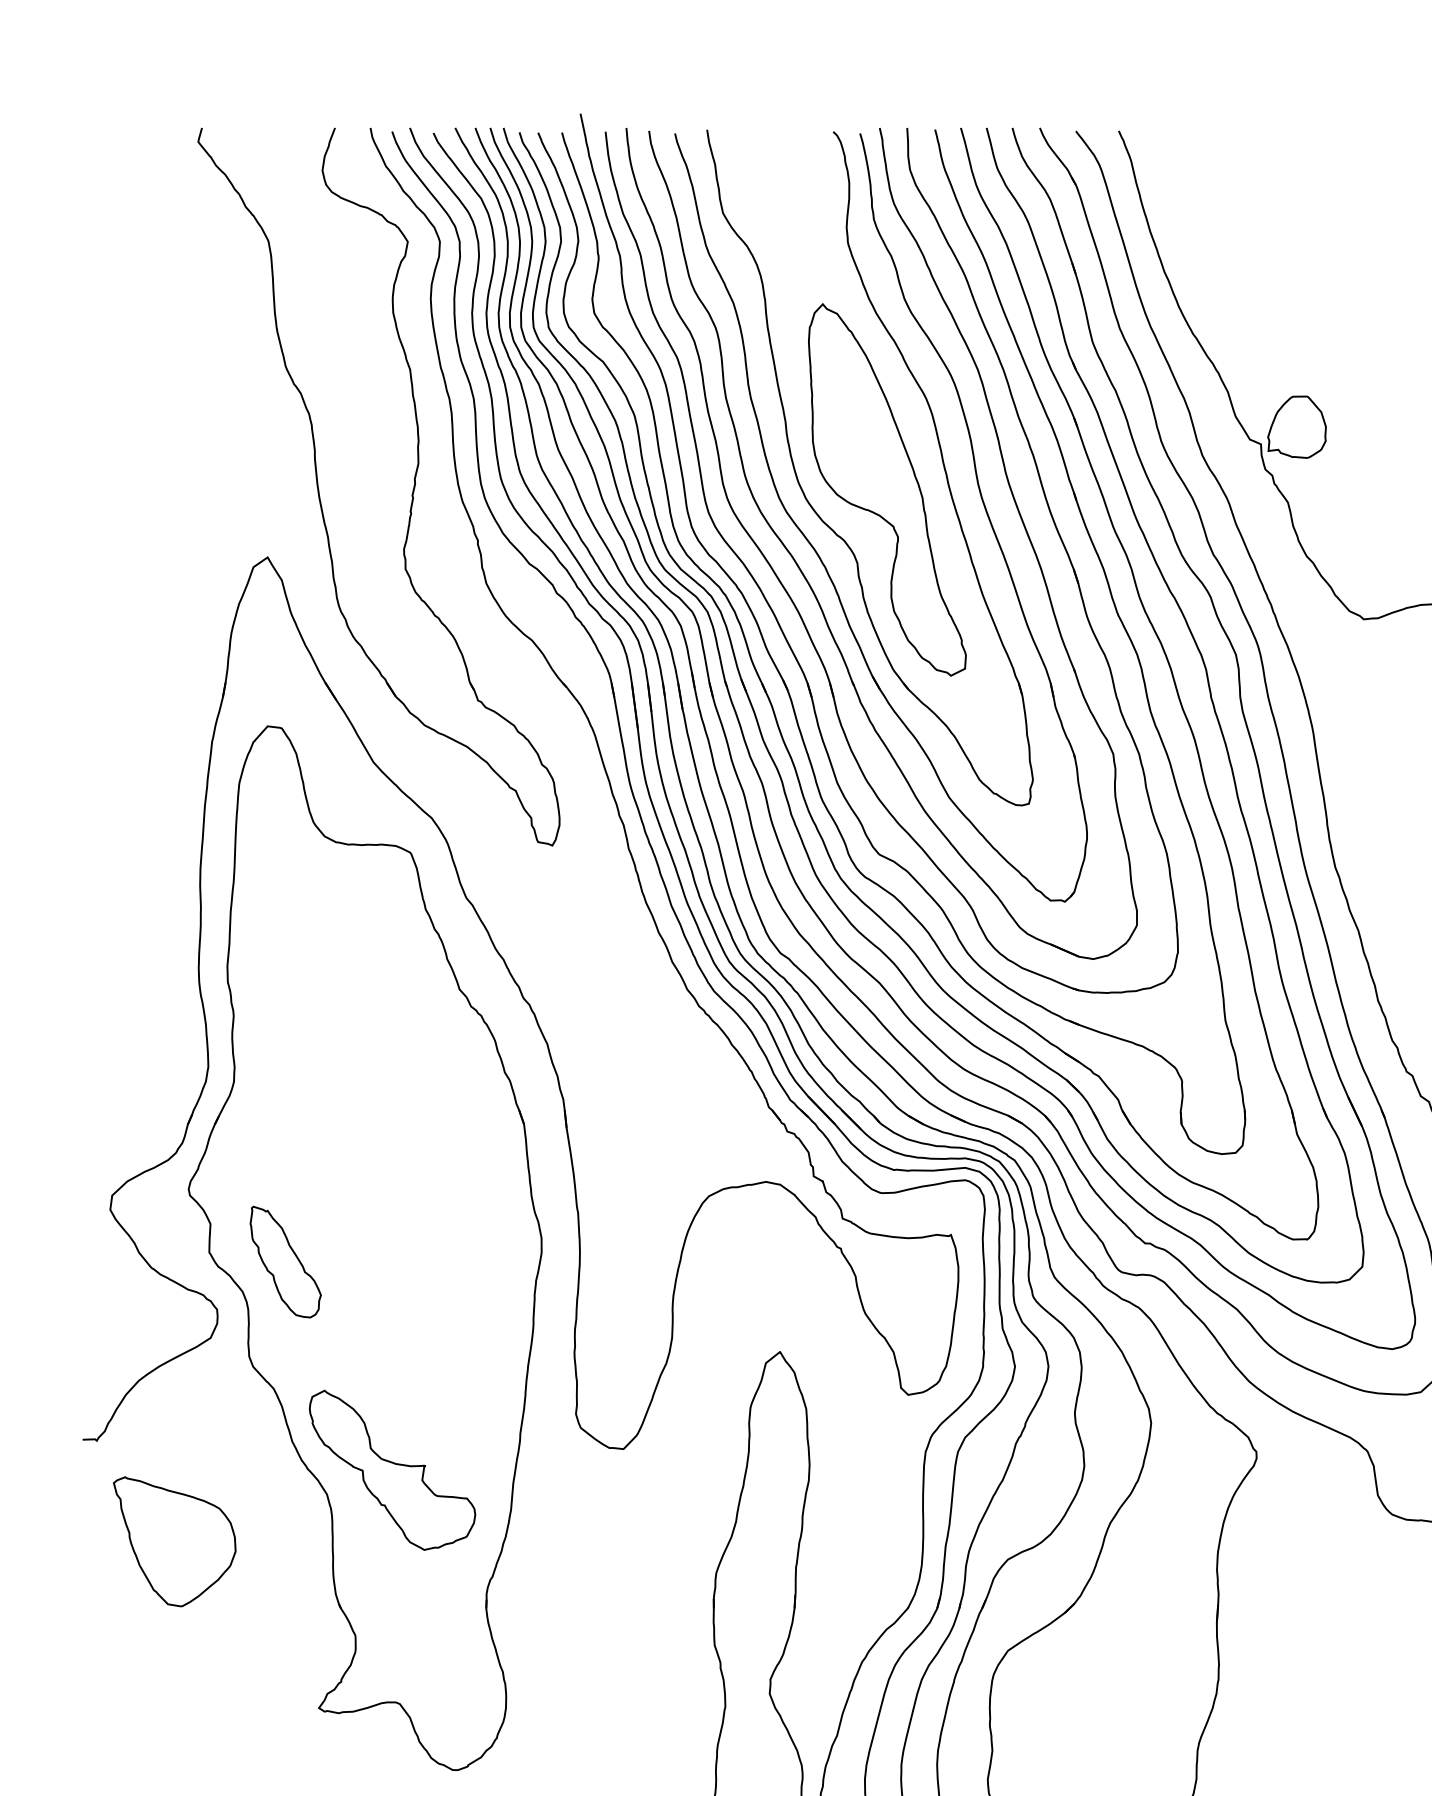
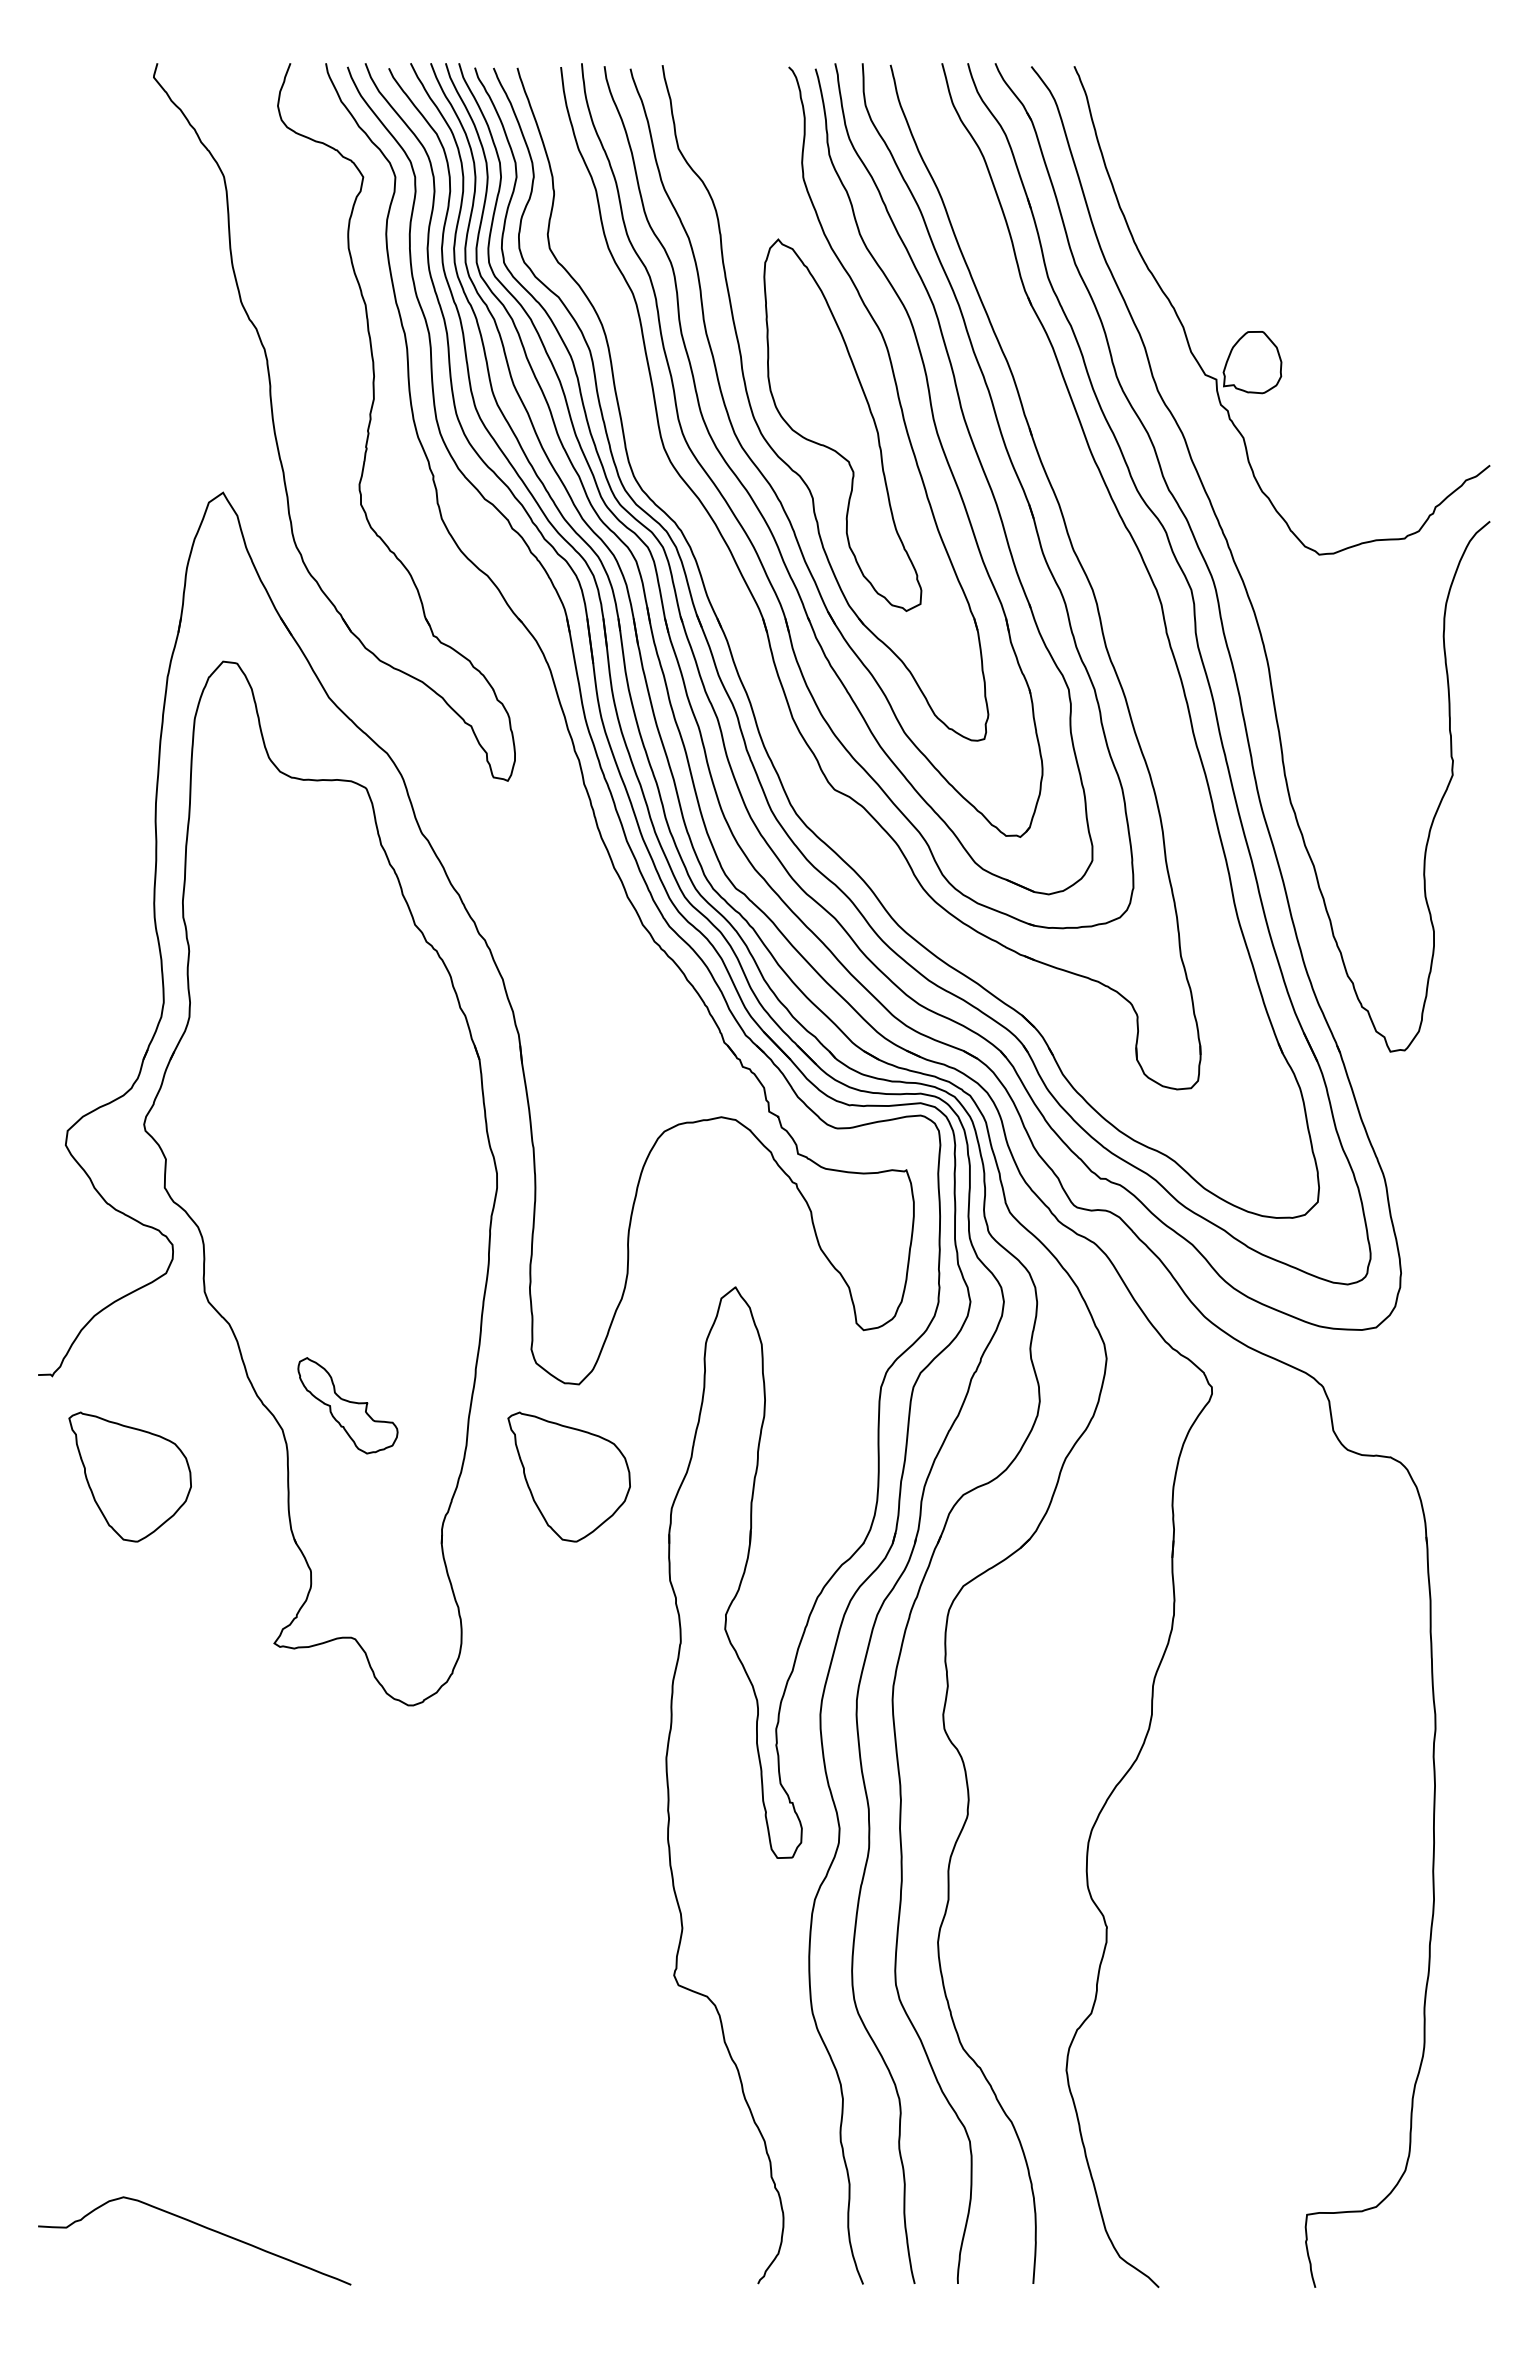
part: (798, 720) -> (753, 655), removed
part: (286, 1262) -> (241, 1197), removed
part: (392, 1470) -> (347, 1405), size x0.6
part: (613, 1541) -> (568, 1476), added

